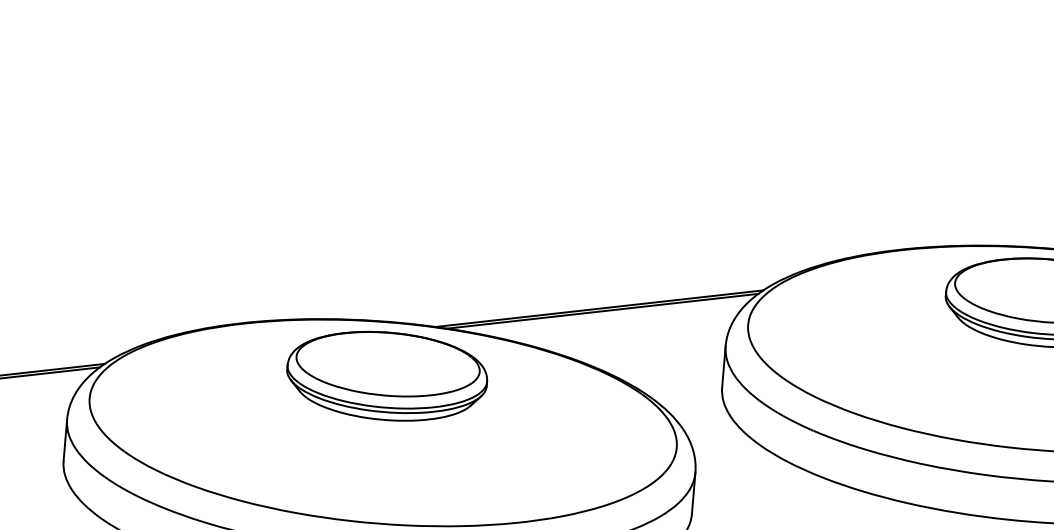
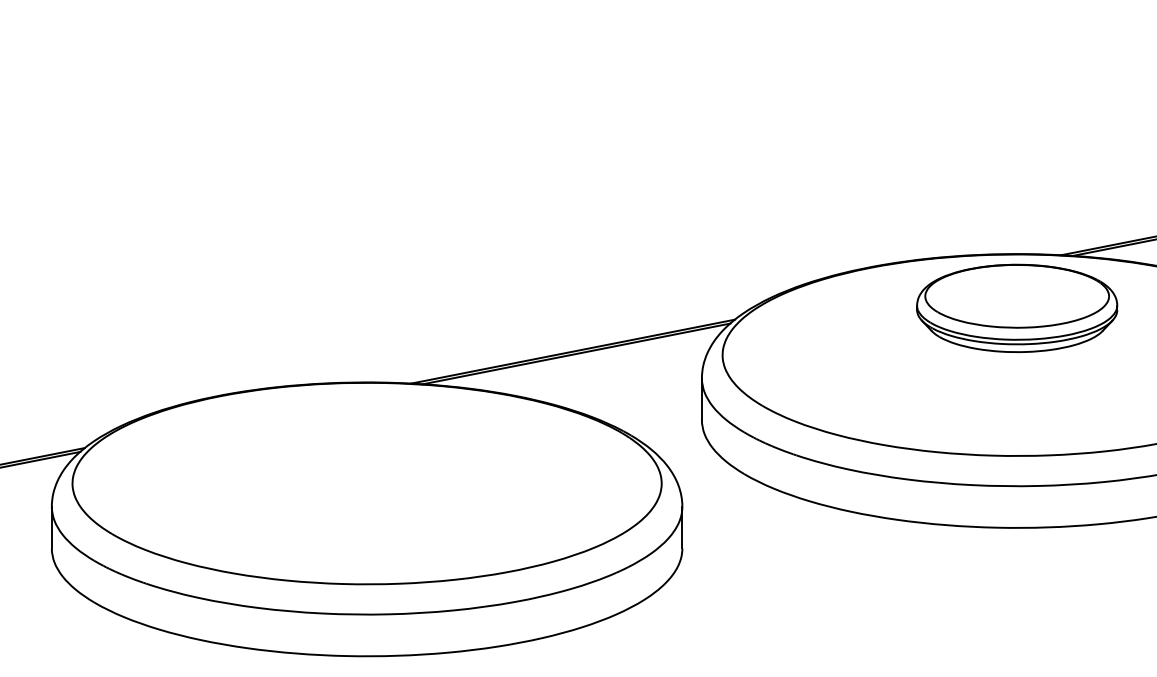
part: (387, 376) -> (367, 436), removed

